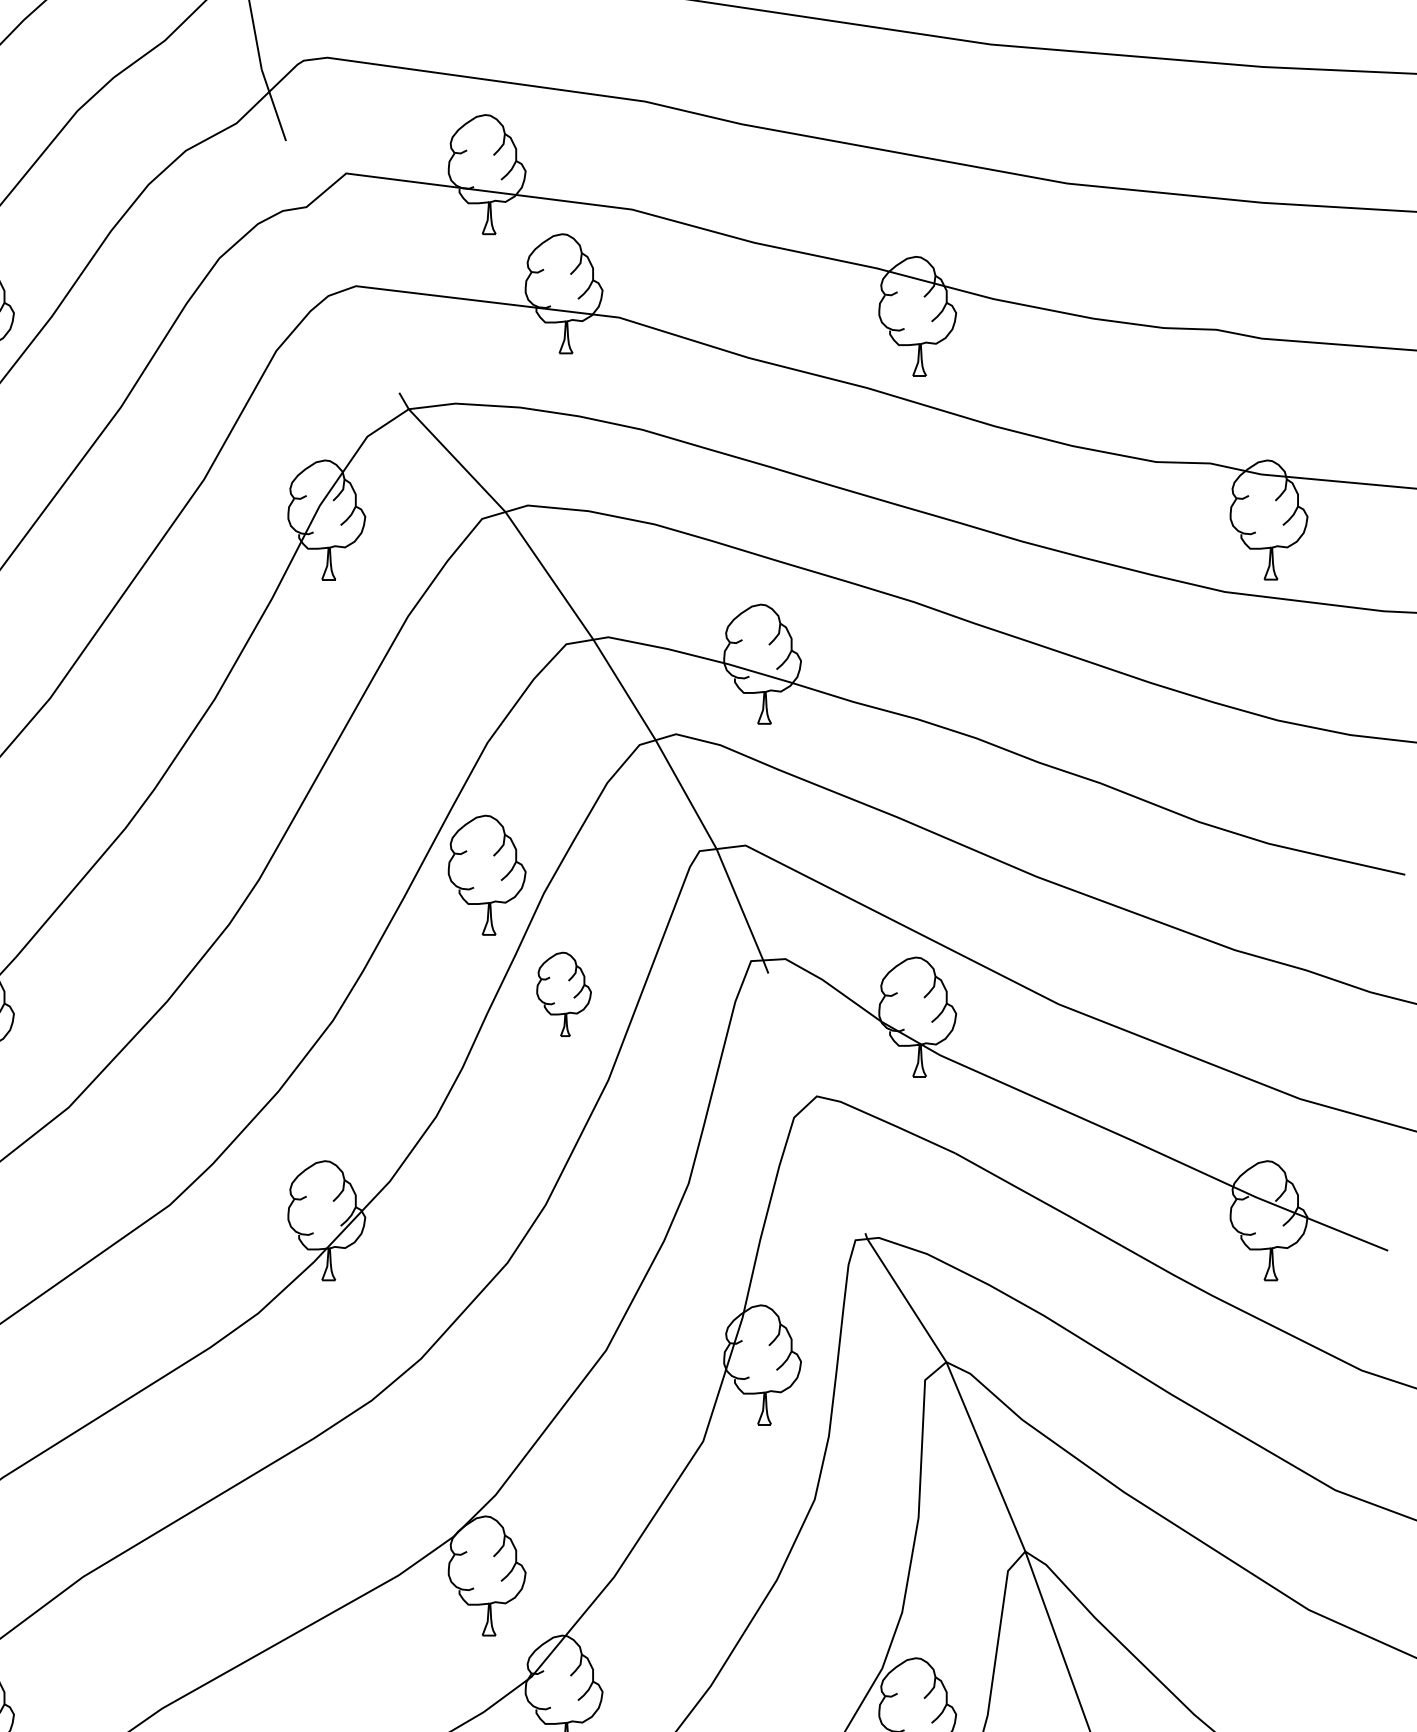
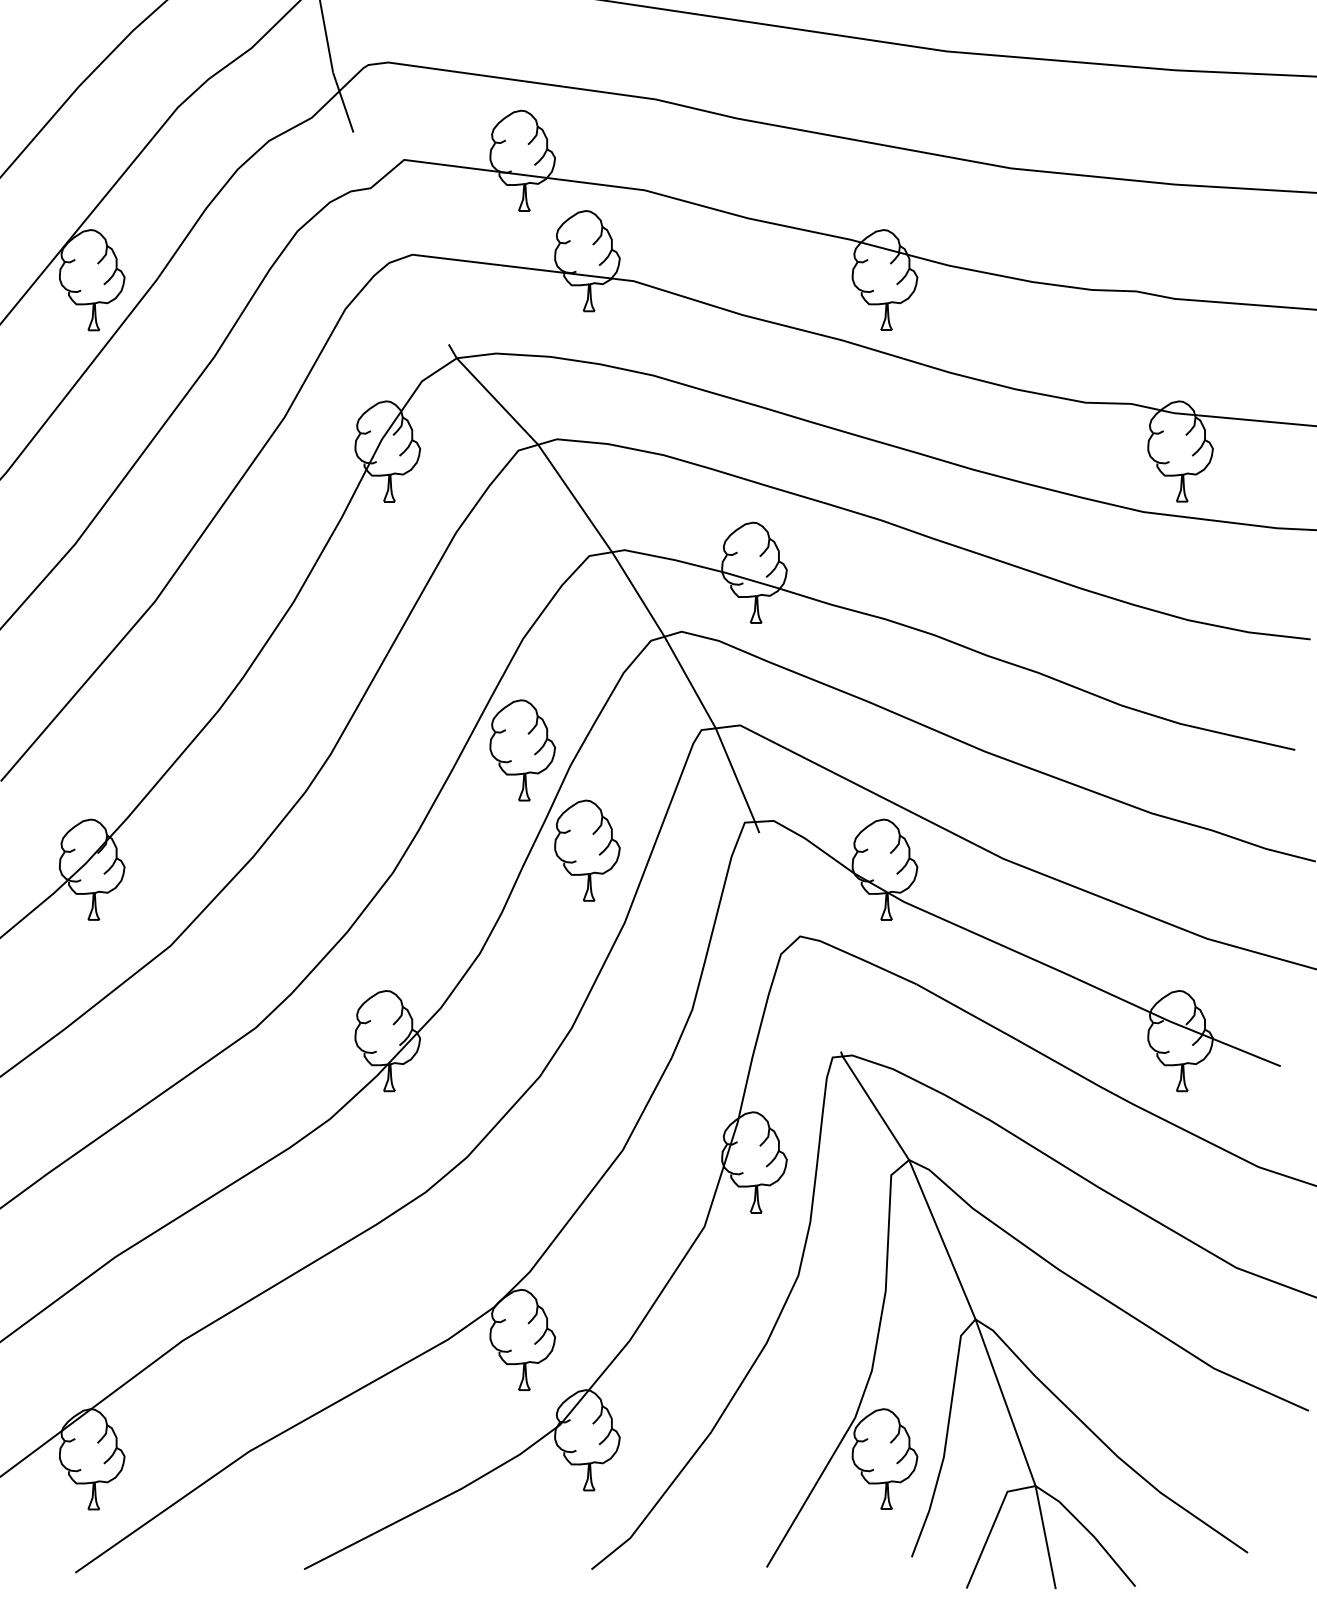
part: (564, 994) -> (587, 850), size x1.43

